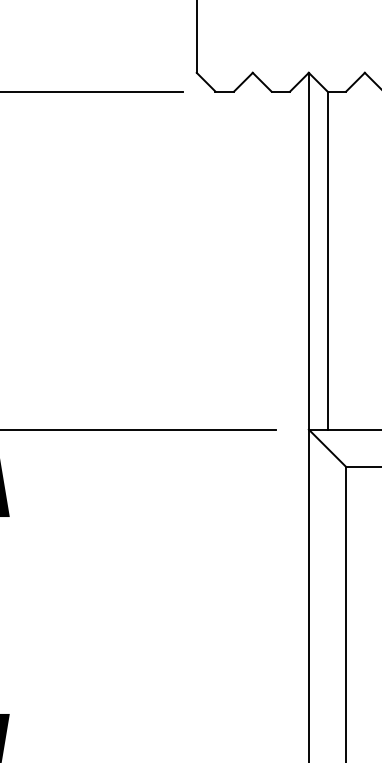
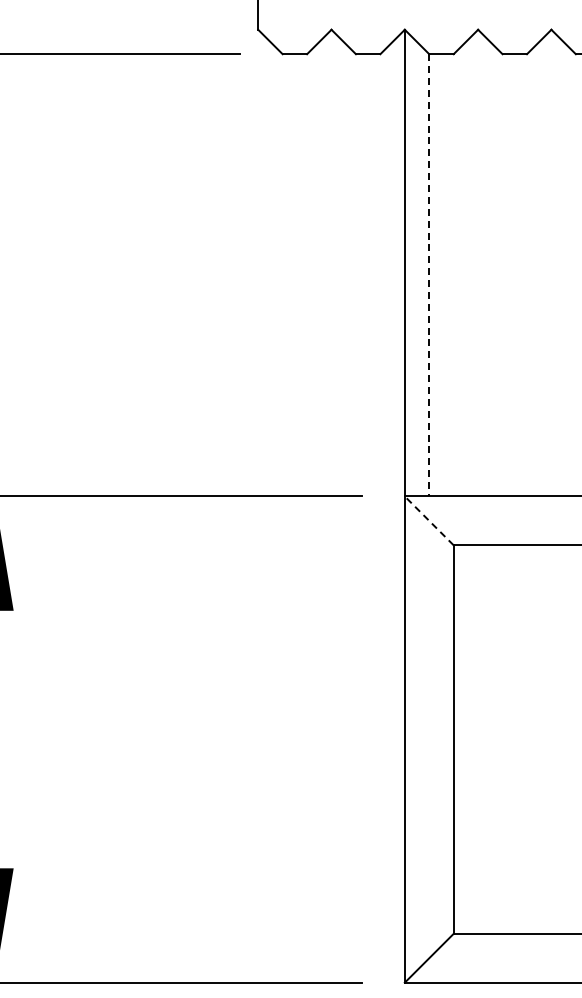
line: (327, 260) -> (429, 275), solid -> dashed
line: (327, 448) -> (429, 520), solid -> dashed

